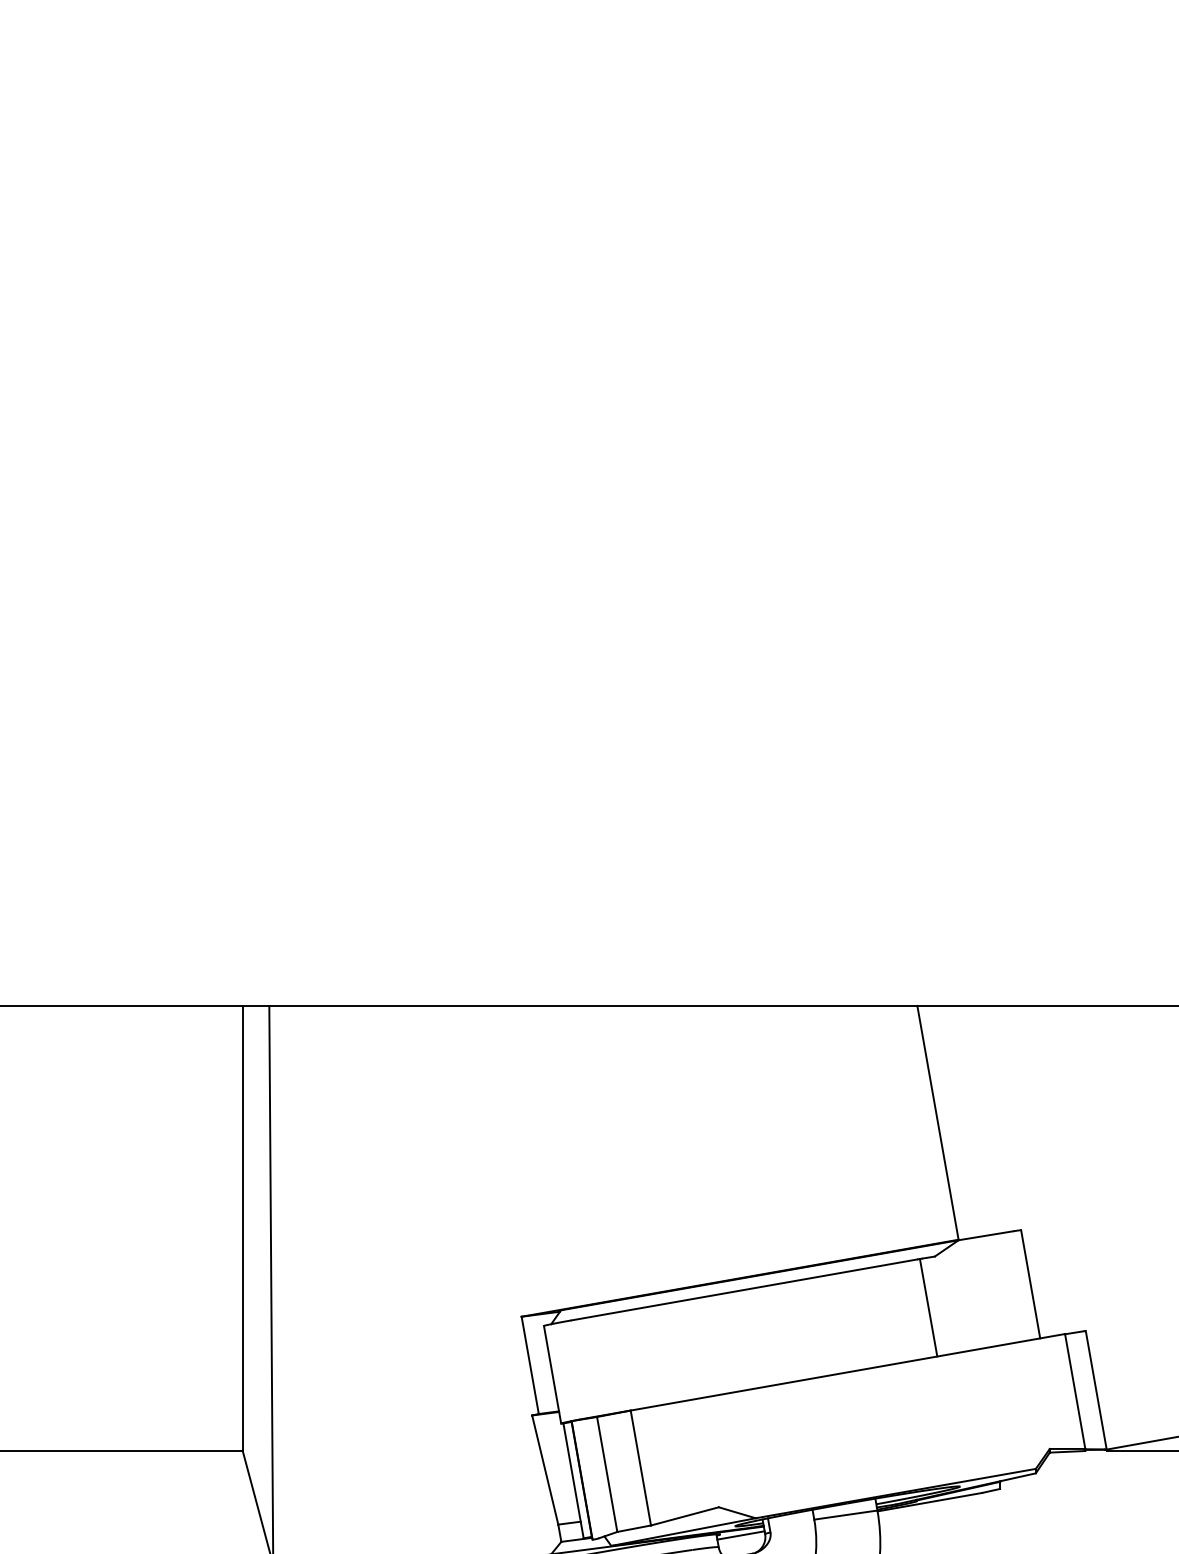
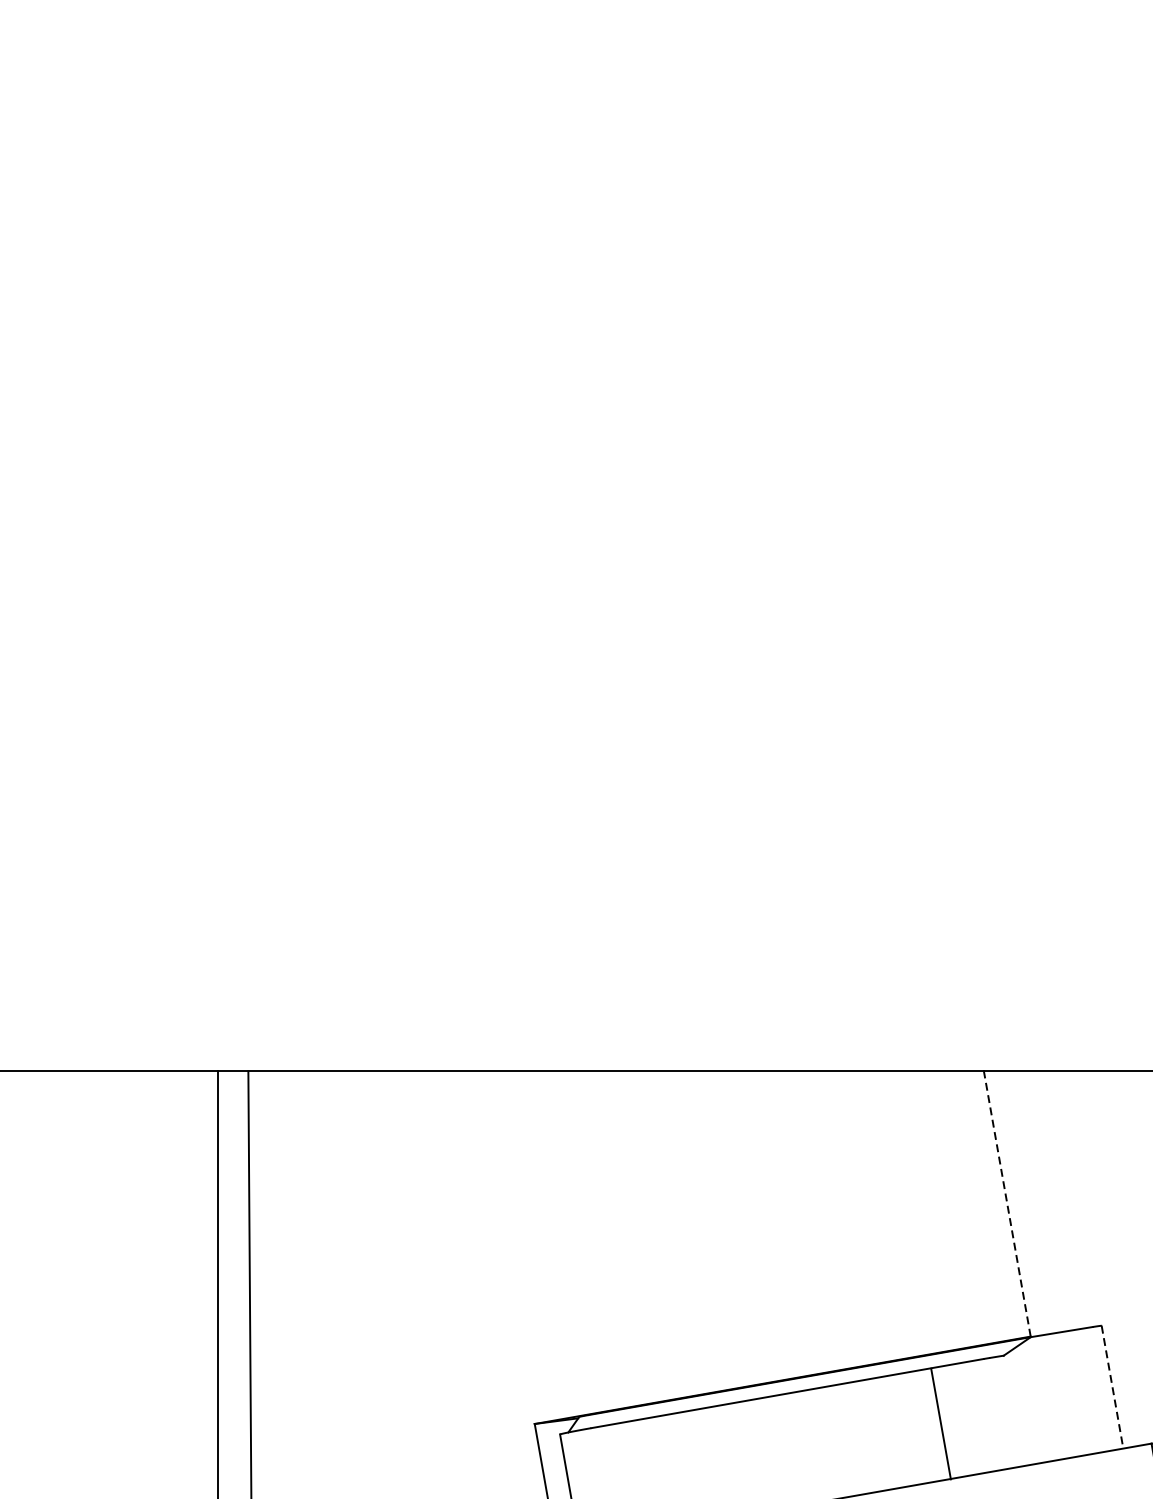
line: (937, 1122) -> (1006, 1203), solid -> dashed
line: (1030, 1284) -> (1112, 1387), solid -> dashed
line: (928, 1307) -> (940, 1423), moved

